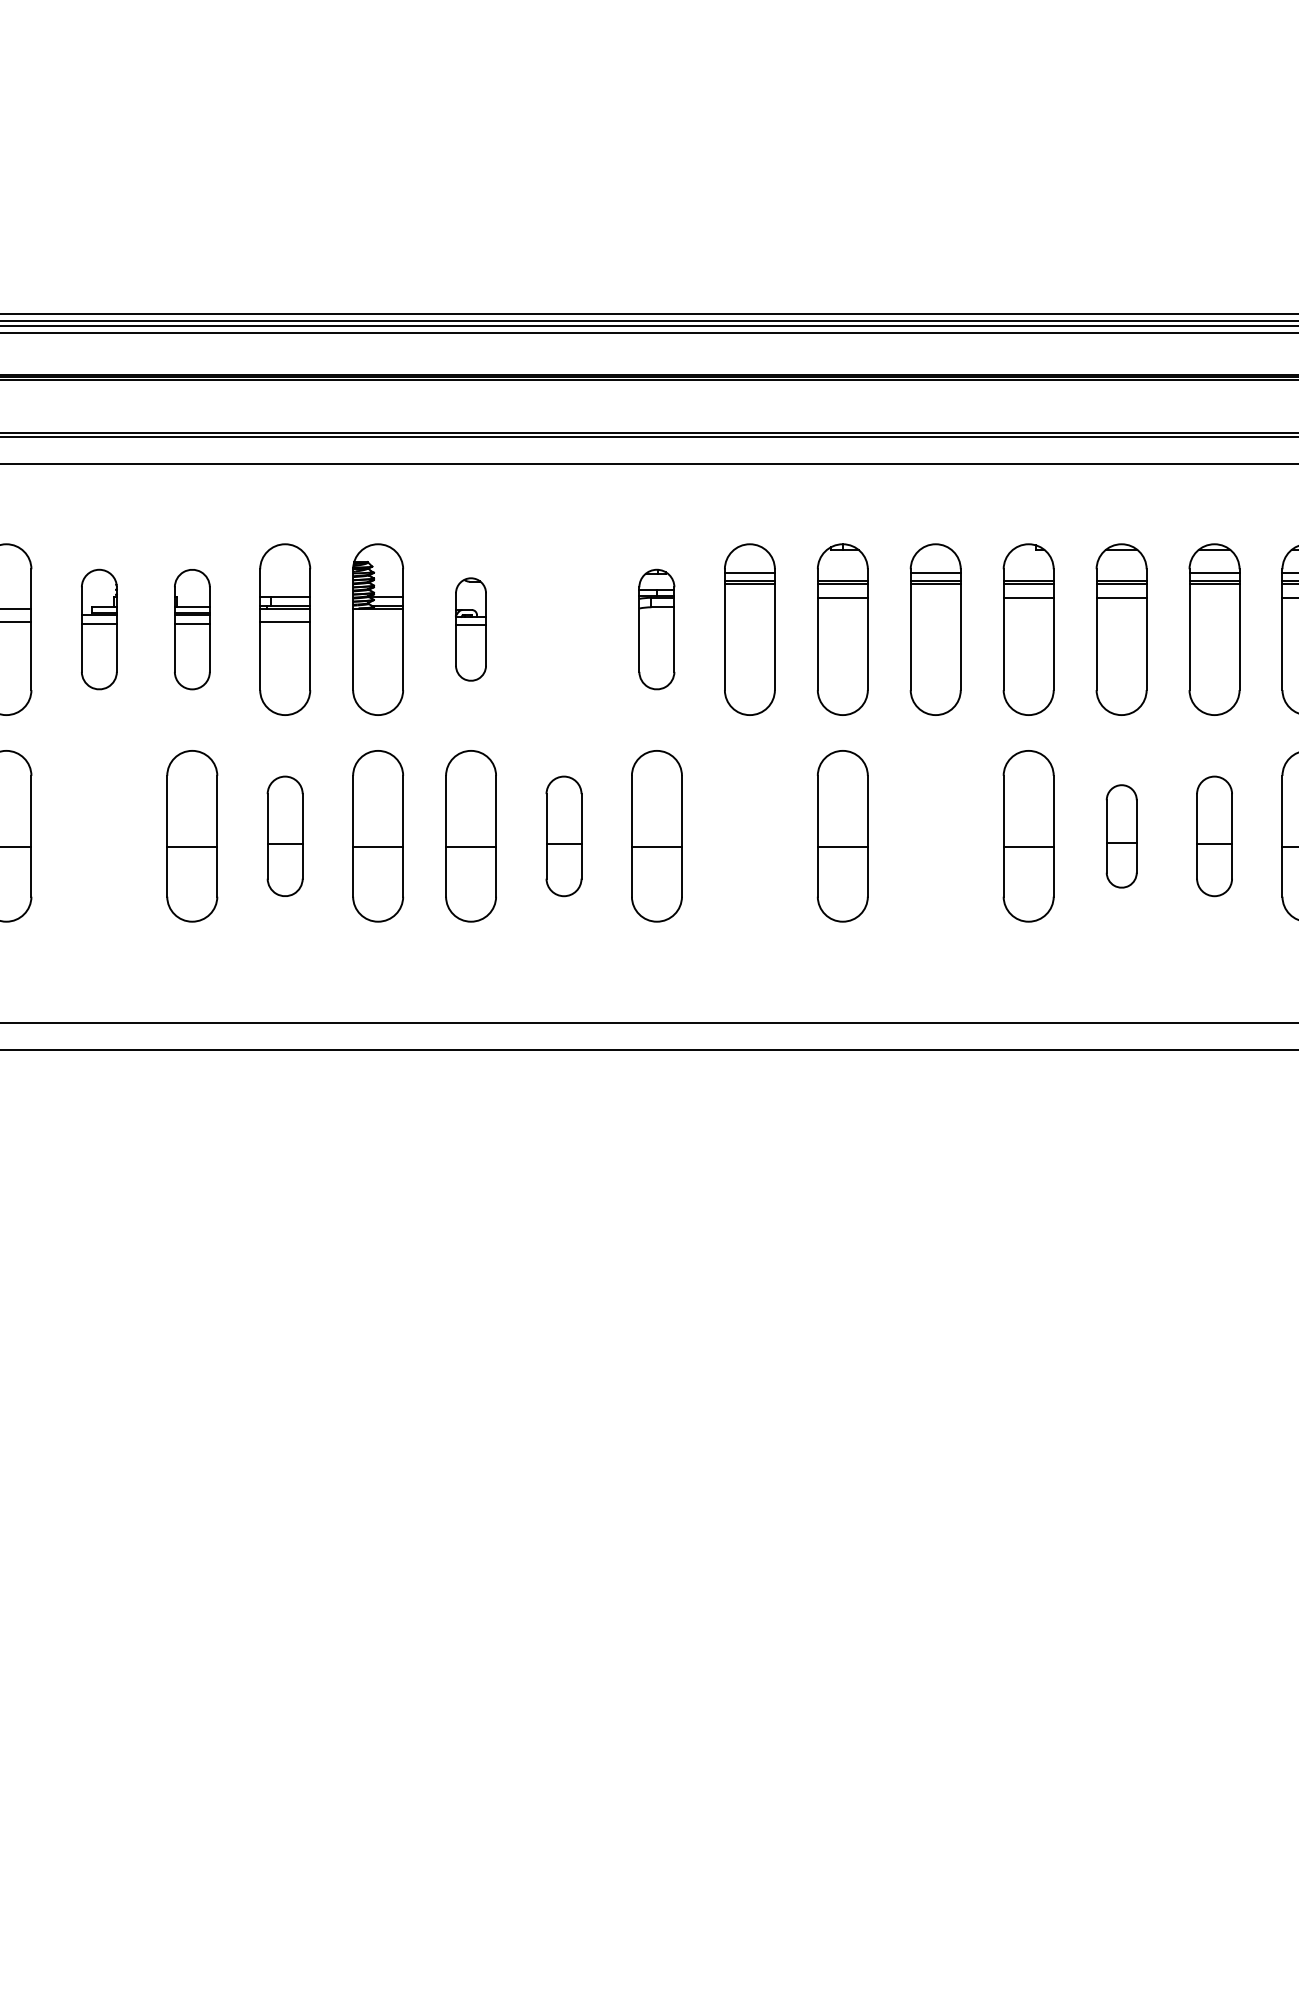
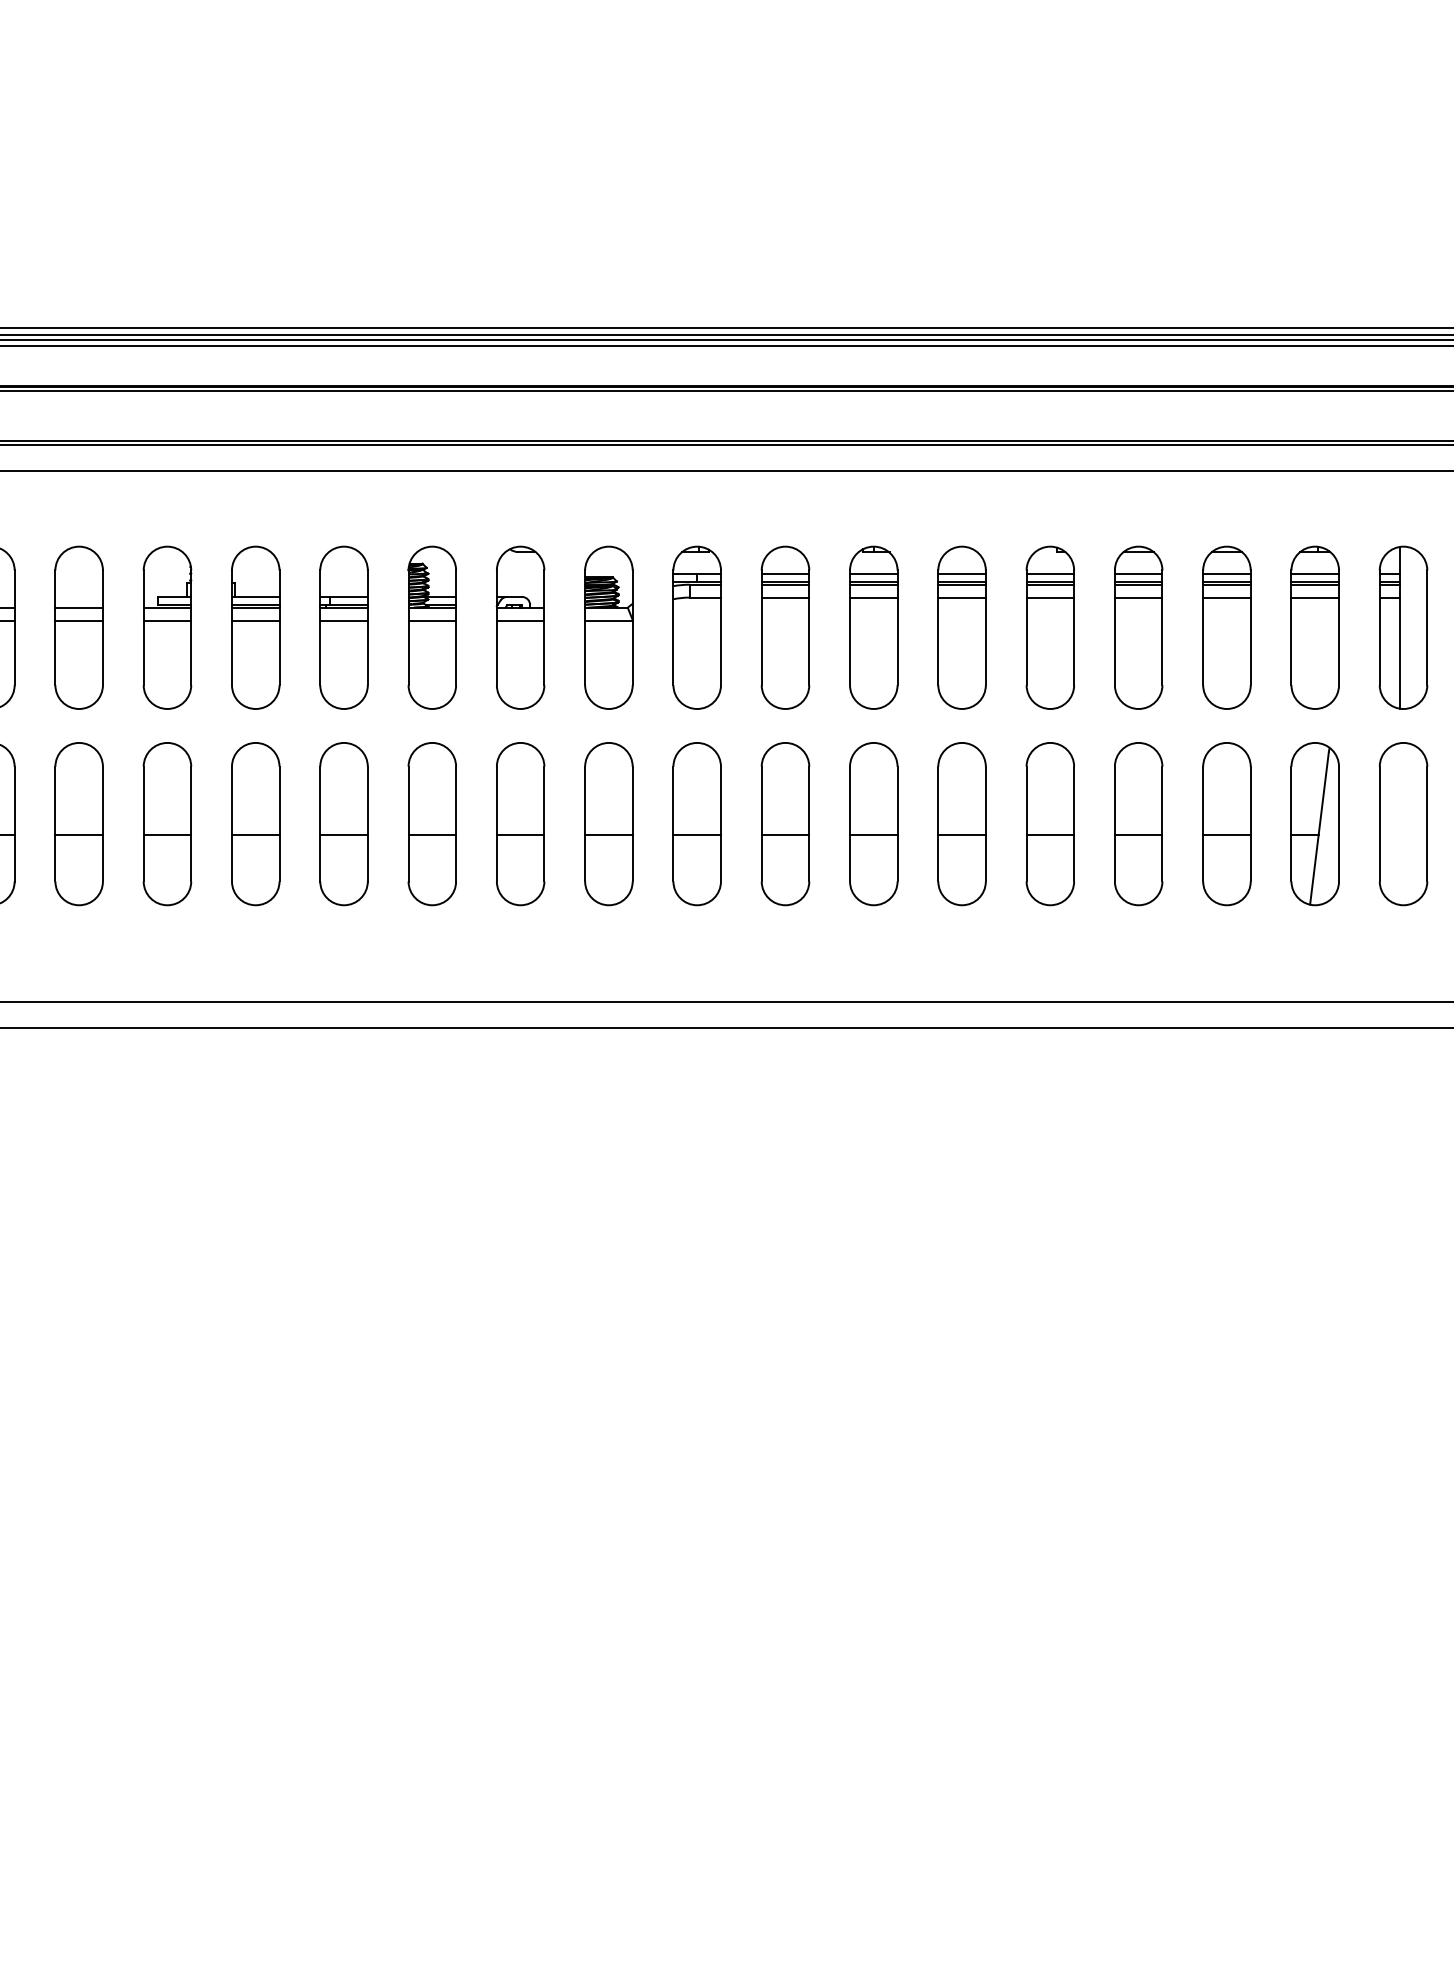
line: (842, 572) -> (873, 573), added
line: (1028, 572) -> (1050, 573), added
line: (1121, 572) -> (1138, 573), added
line: (749, 597) -> (785, 597), added
line: (935, 597) -> (961, 597), added
line: (1214, 597) -> (1226, 597), added
line: (378, 621) -> (432, 620), added
part: (99, 629) -> (167, 627), size x1.43
part: (192, 629) -> (255, 627), size x1.43
part: (470, 629) -> (520, 627), size x1.67
part: (563, 629) -> (608, 627), added
part: (656, 629) -> (696, 627), size x1.43
part: (99, 836) -> (167, 824), added
part: (284, 836) -> (343, 824), size x1.43
part: (563, 836) -> (608, 824), size x1.43
part: (749, 836) -> (785, 824), added
part: (935, 836) -> (961, 824), added
part: (1121, 836) -> (1138, 824), size x1.67
part: (1214, 836) -> (1226, 824), size x1.43

